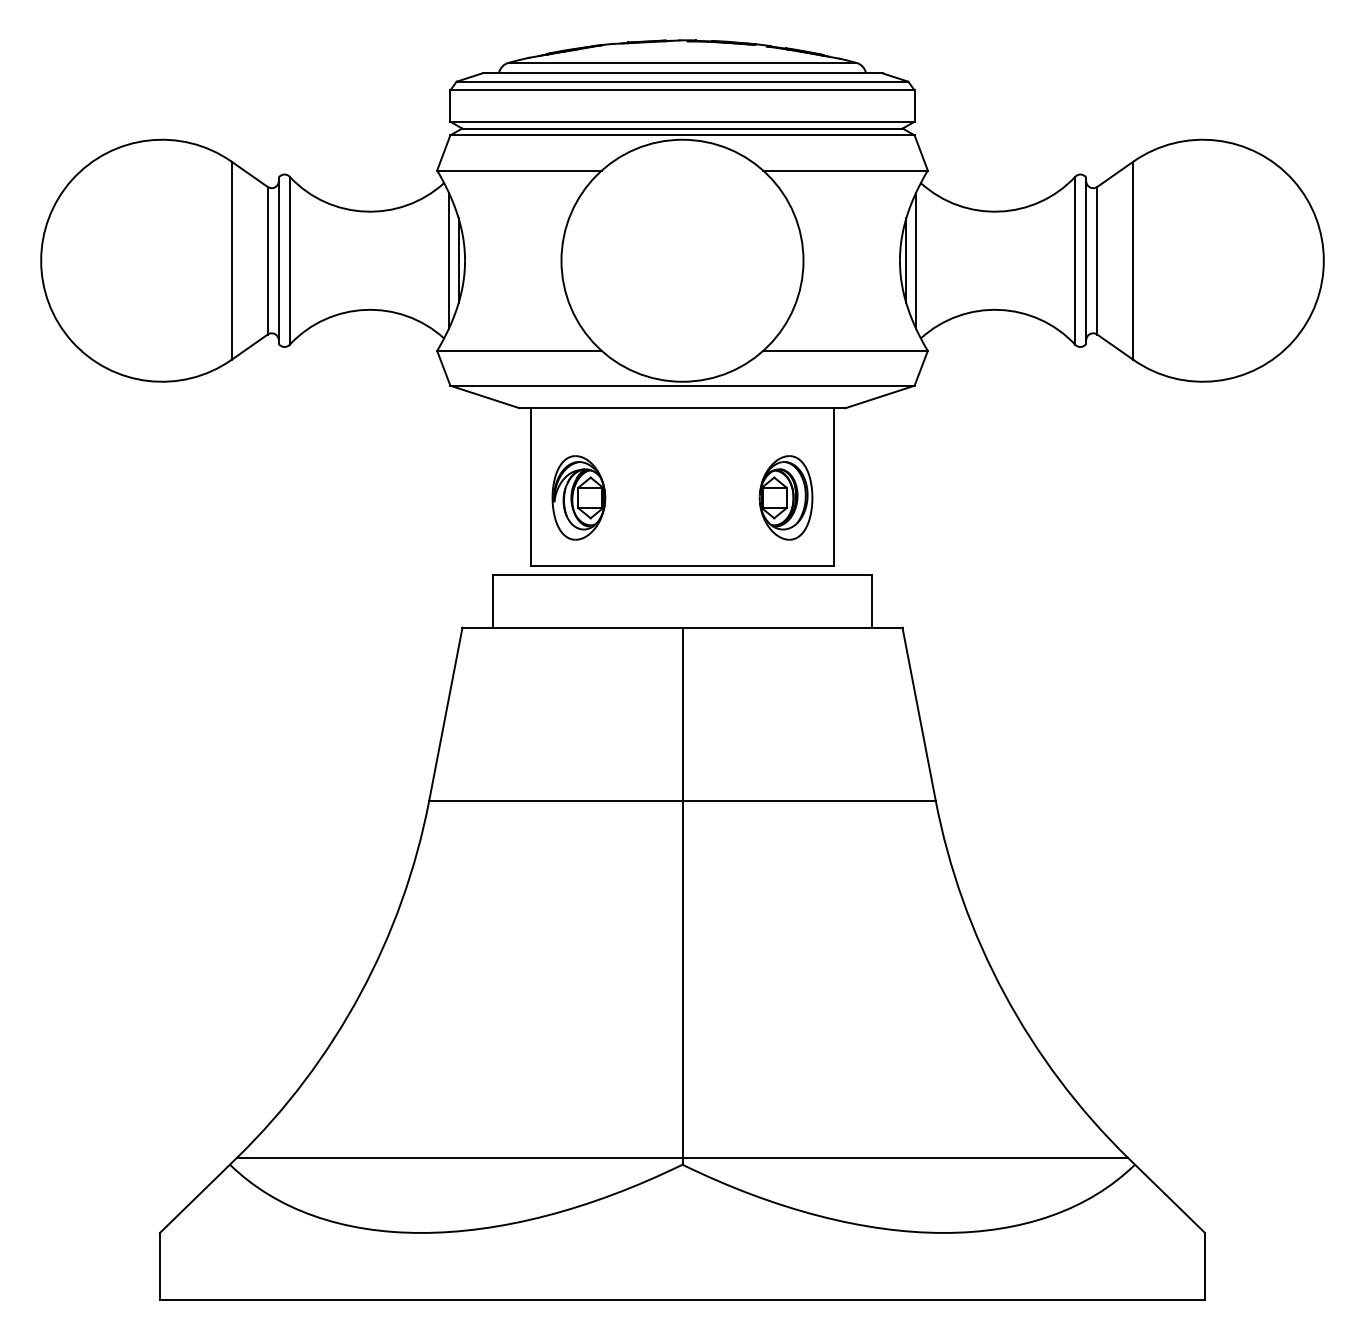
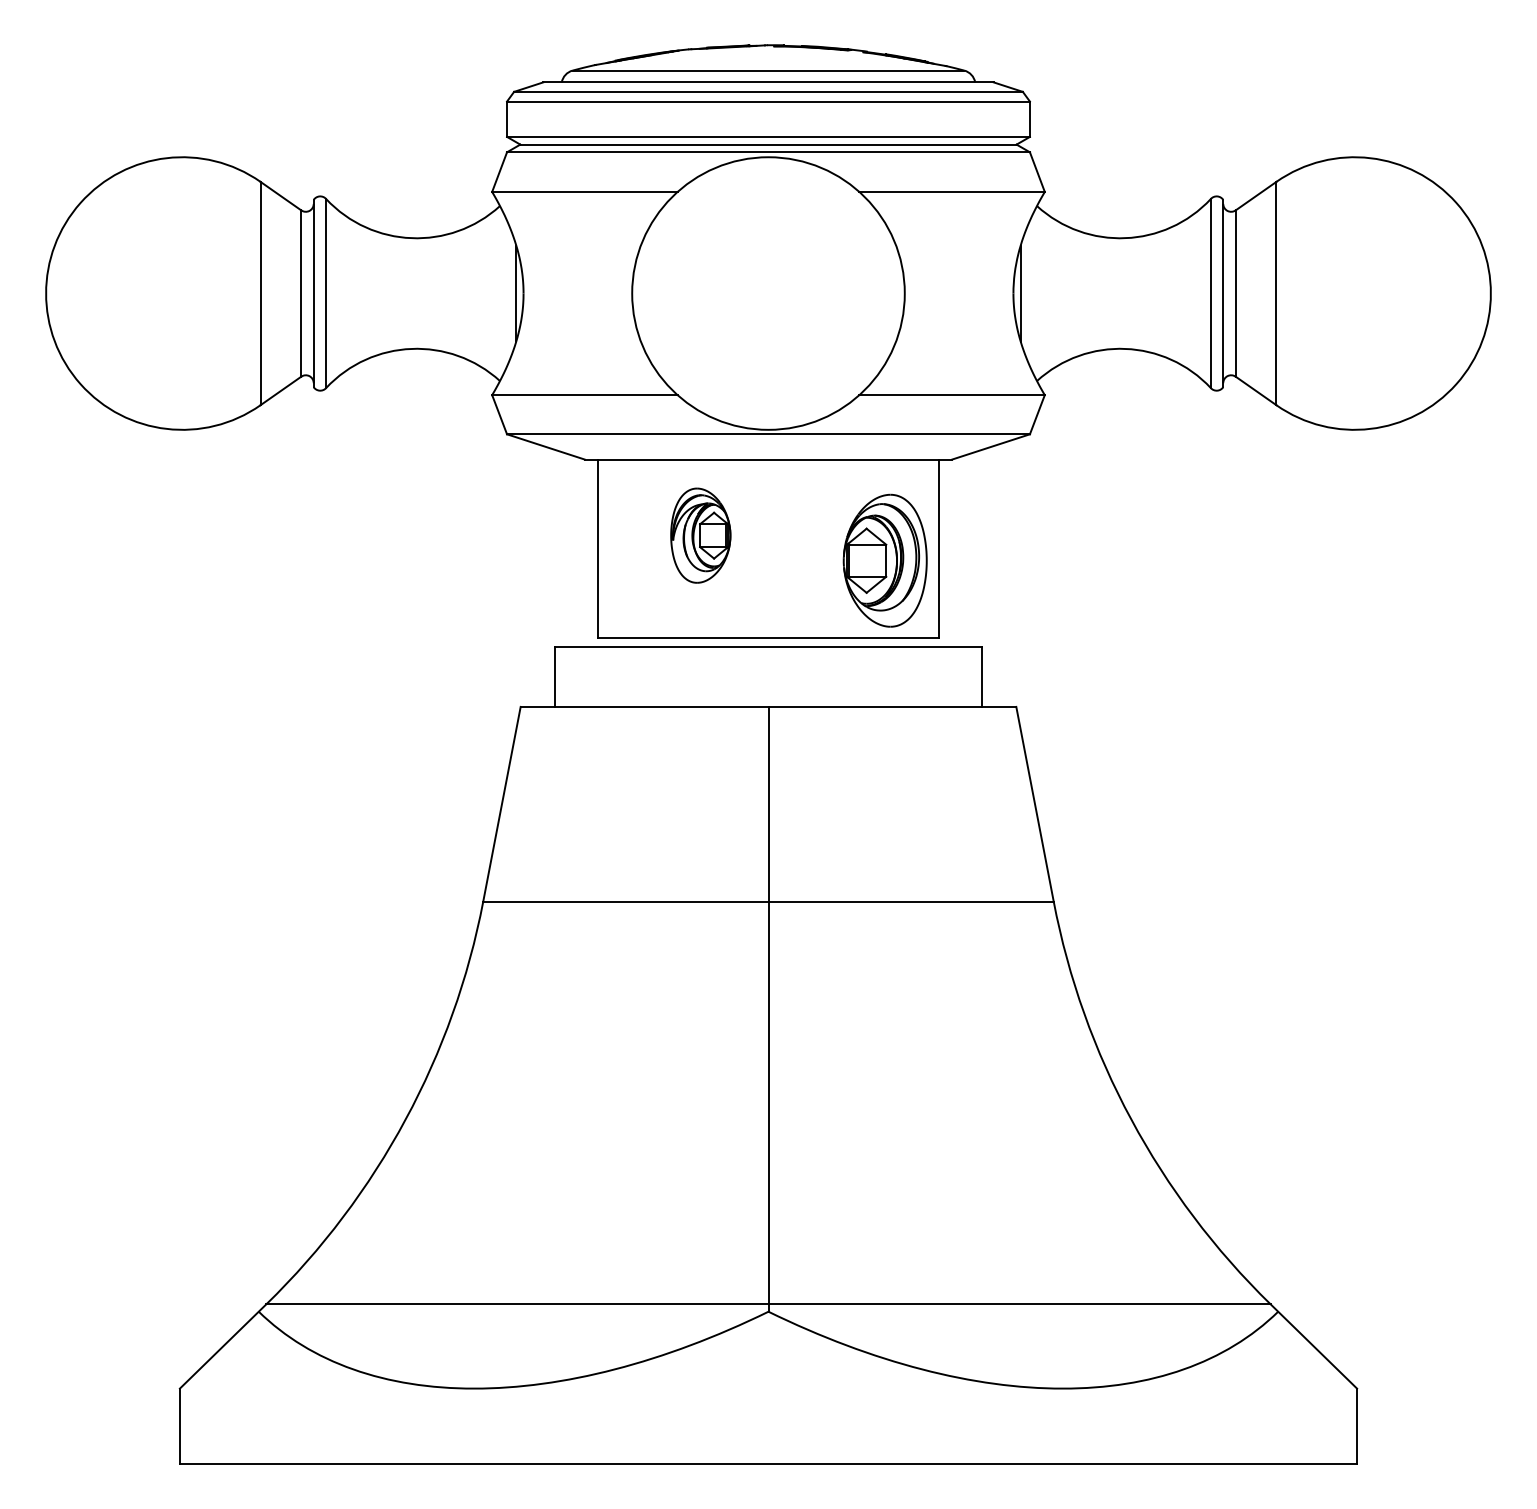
line: (449, 260) -> (505, 293), removed
line: (915, 260) -> (1031, 293), removed
part: (578, 497) -> (700, 535), moved
part: (785, 497) -> (884, 560), size x1.4

